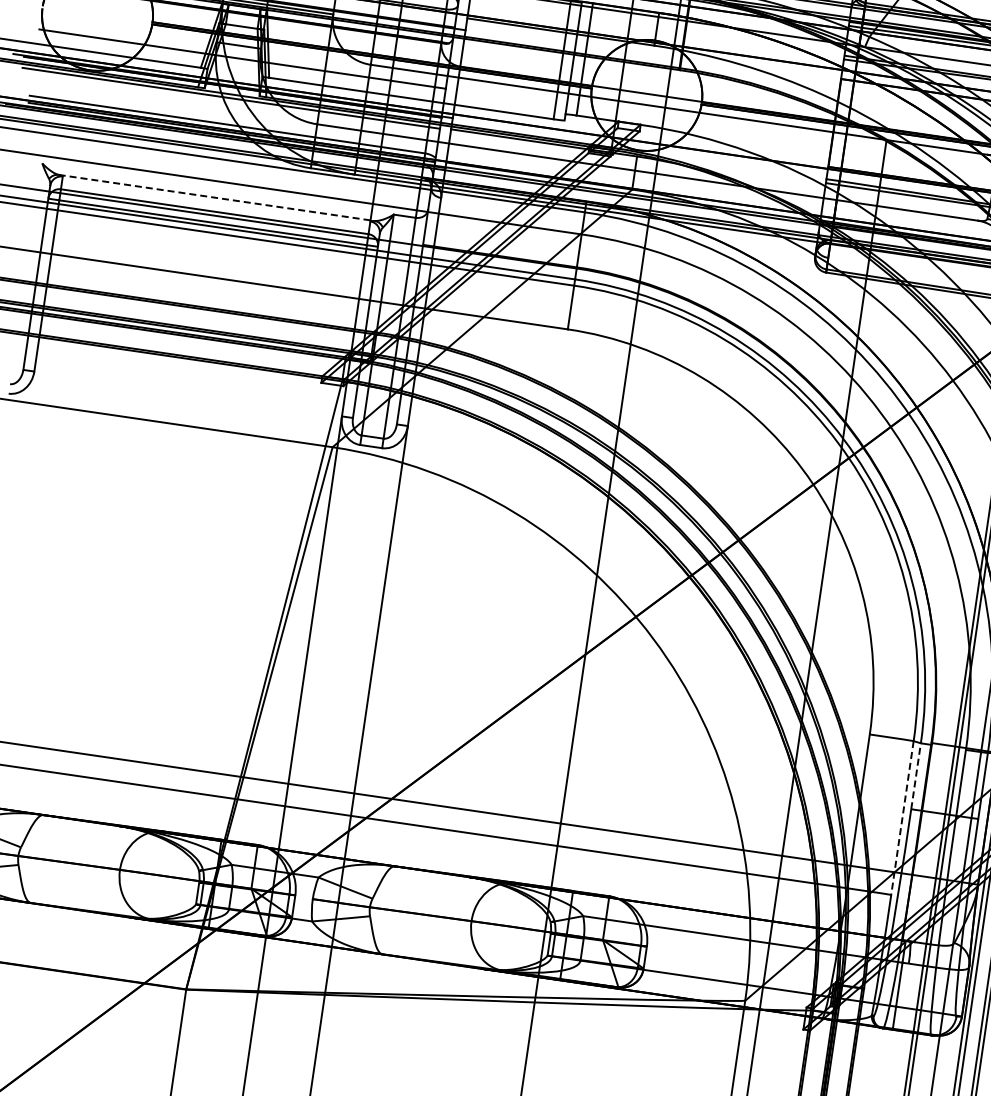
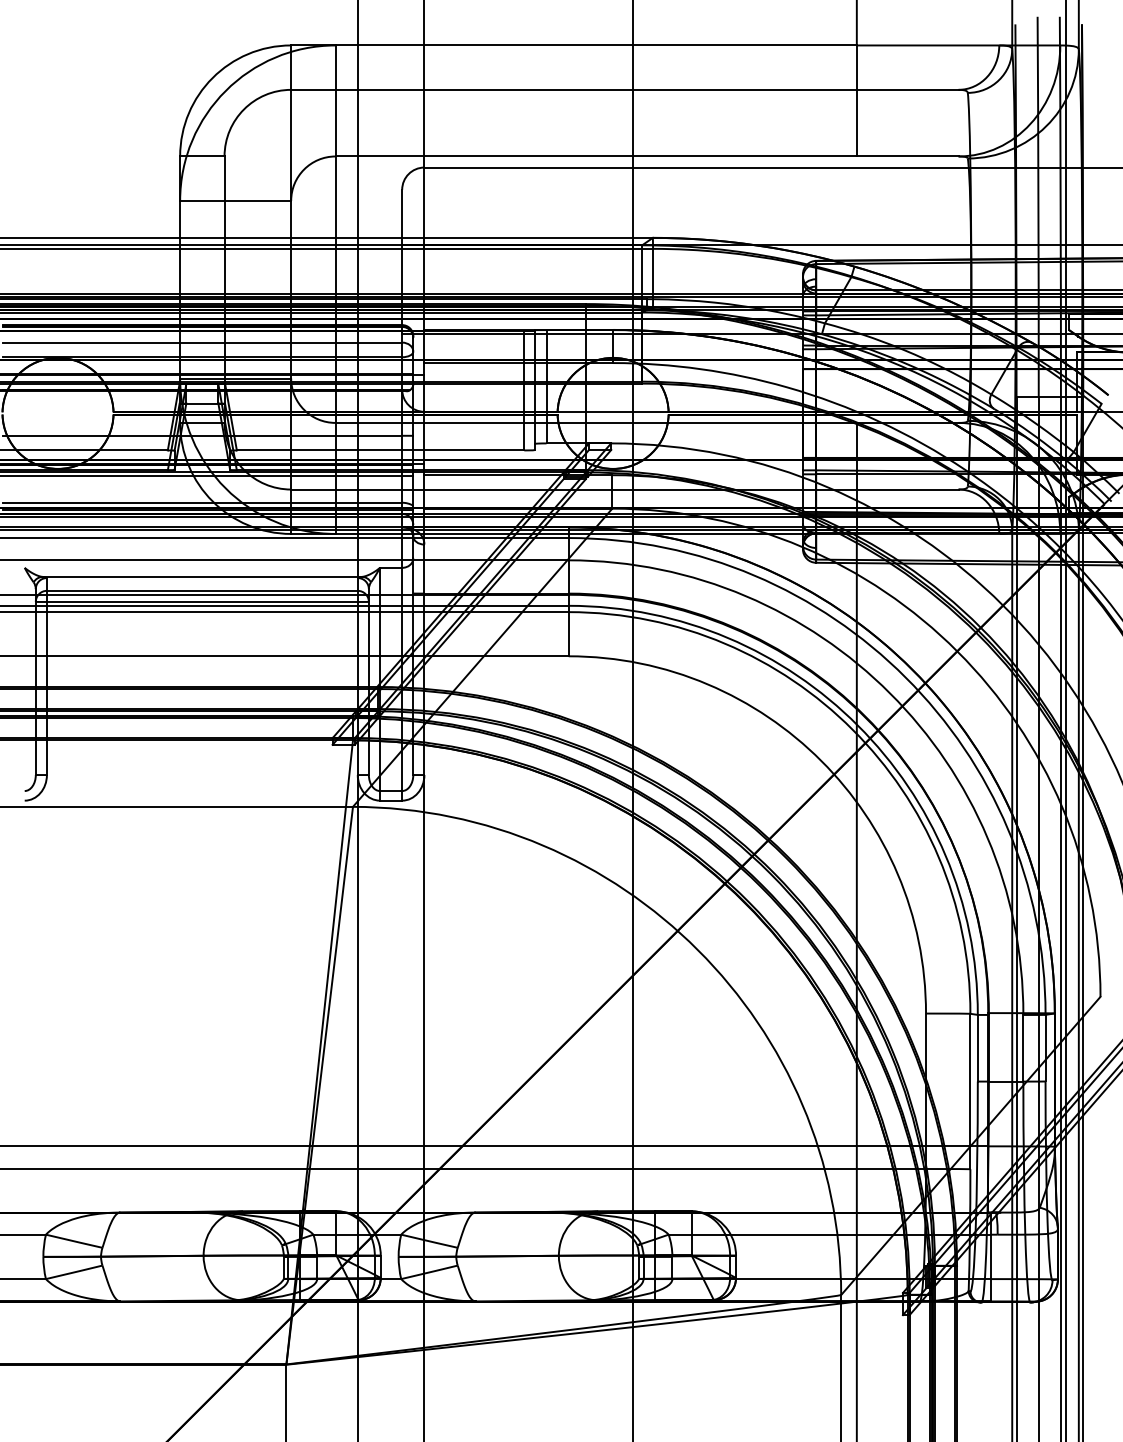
line: (216, 197) -> (202, 576), dashed -> solid
line: (915, 775) -> (977, 1047), dashed -> solid
line: (902, 818) -> (970, 1091), dashed -> solid

